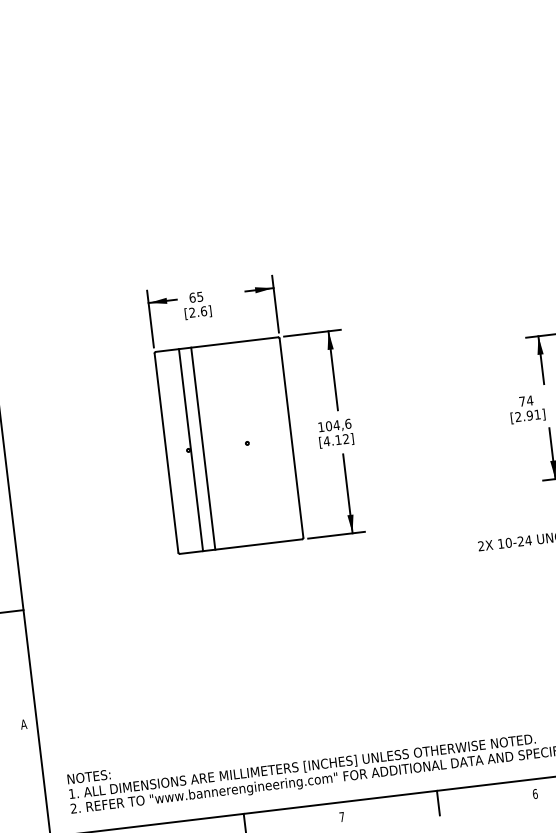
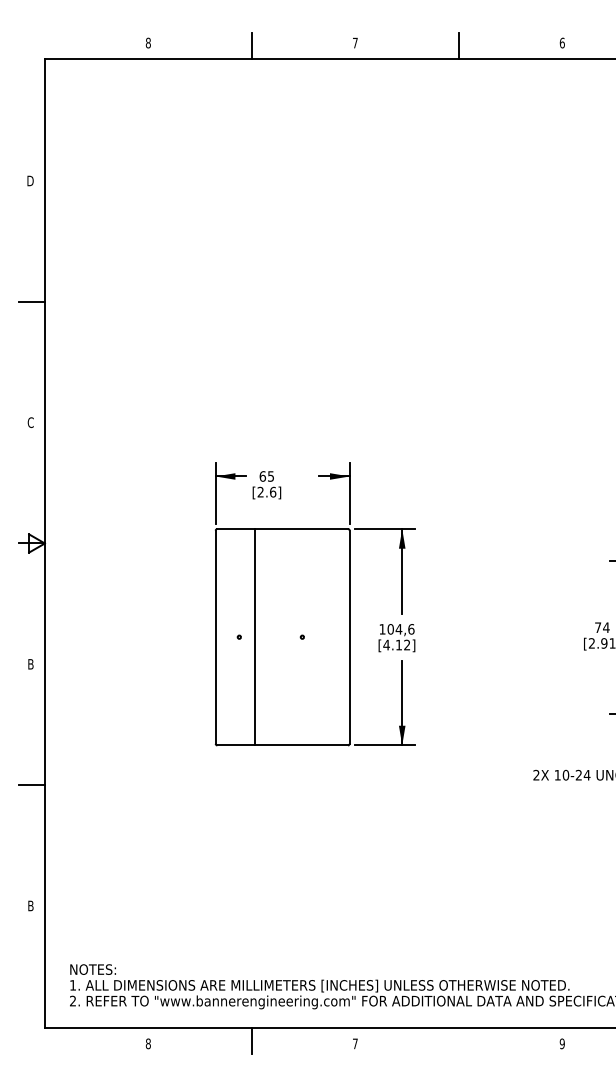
line: (190, 450) -> (241, 637), removed
text: (23, 724) -> (30, 905), A -> B
text: (534, 793) -> (561, 1043), 6 -> 9
line: (438, 803) -> (458, 1041), removed

